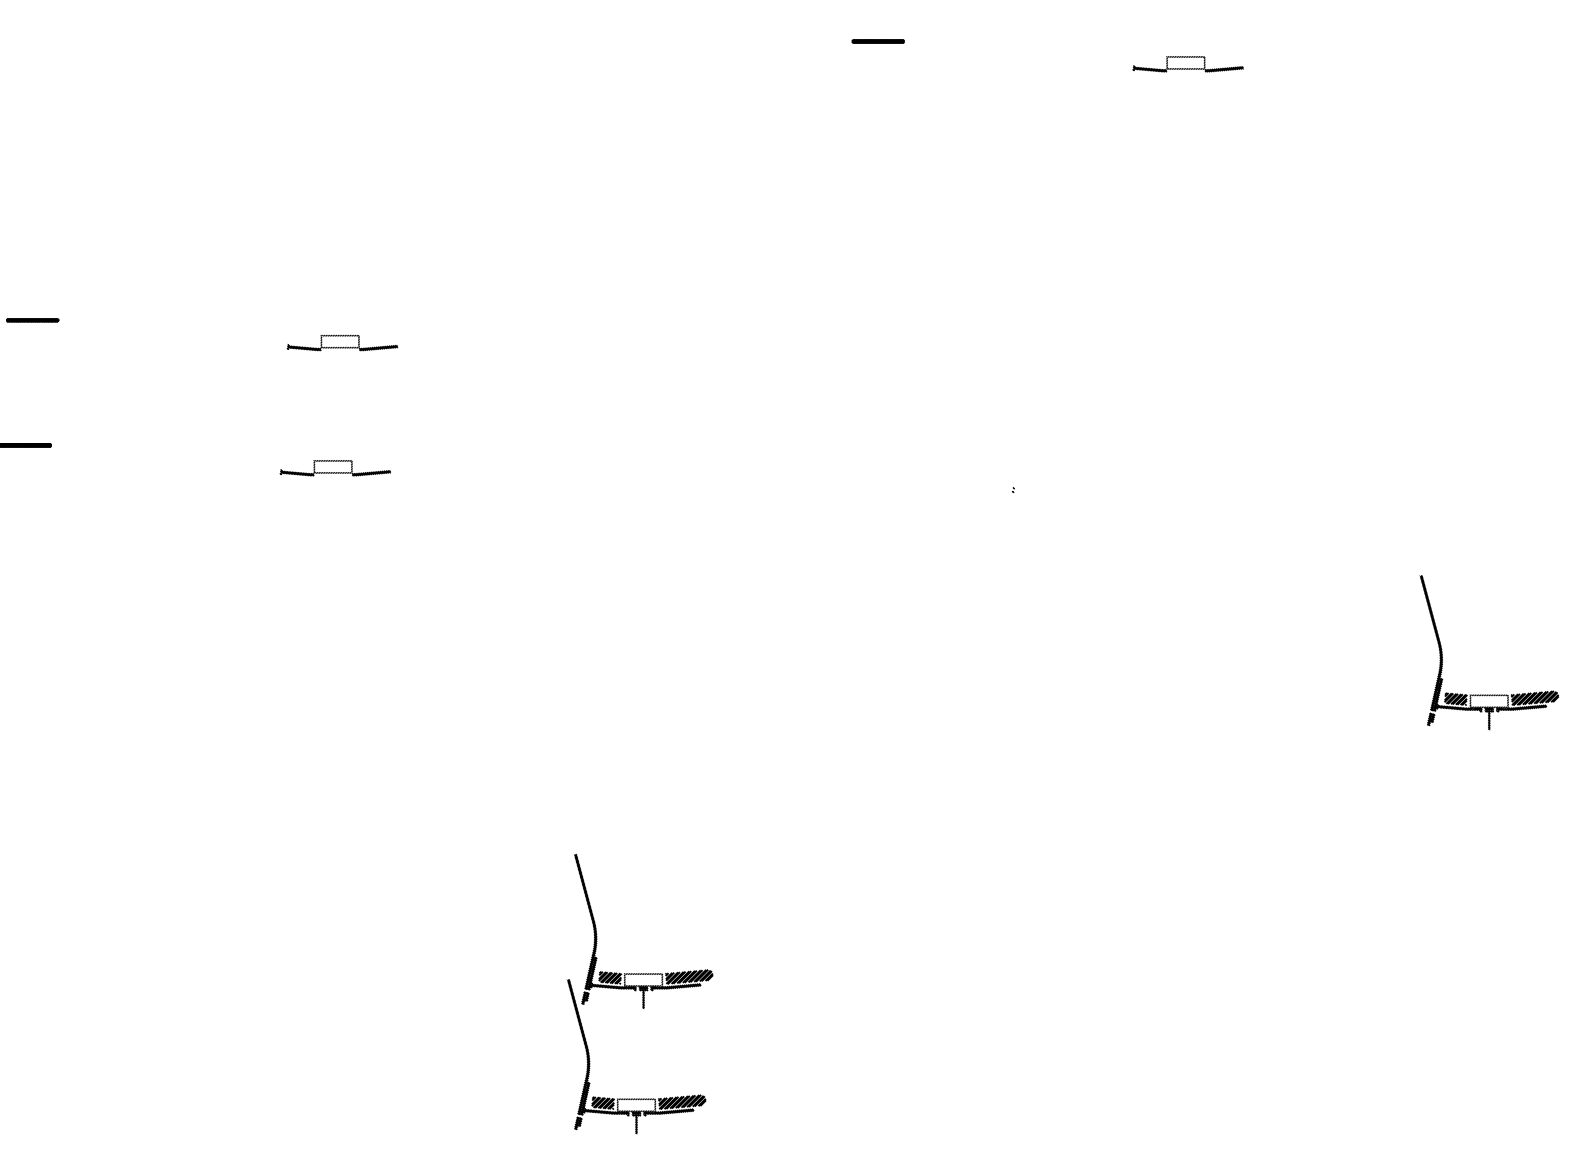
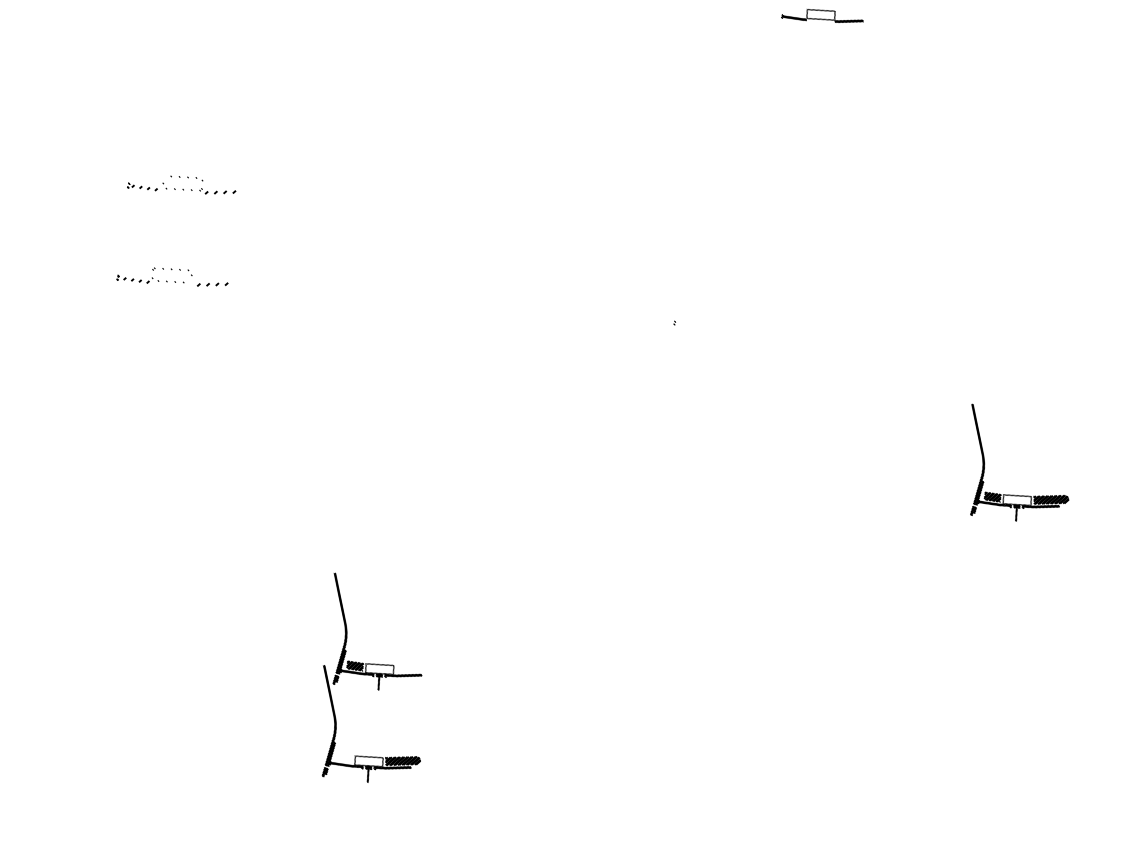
part: (342, 342) -> (185, 184), size x1.4
part: (334, 468) -> (173, 277), size x1.4
hatch: (689, 976) -> (413, 668), removed
hatch: (602, 1102) -> (344, 757), removed

